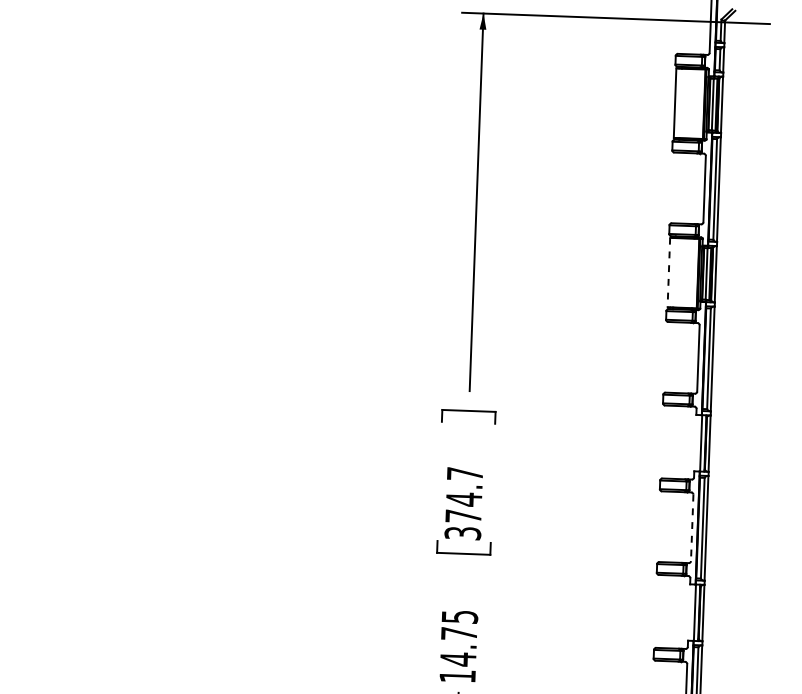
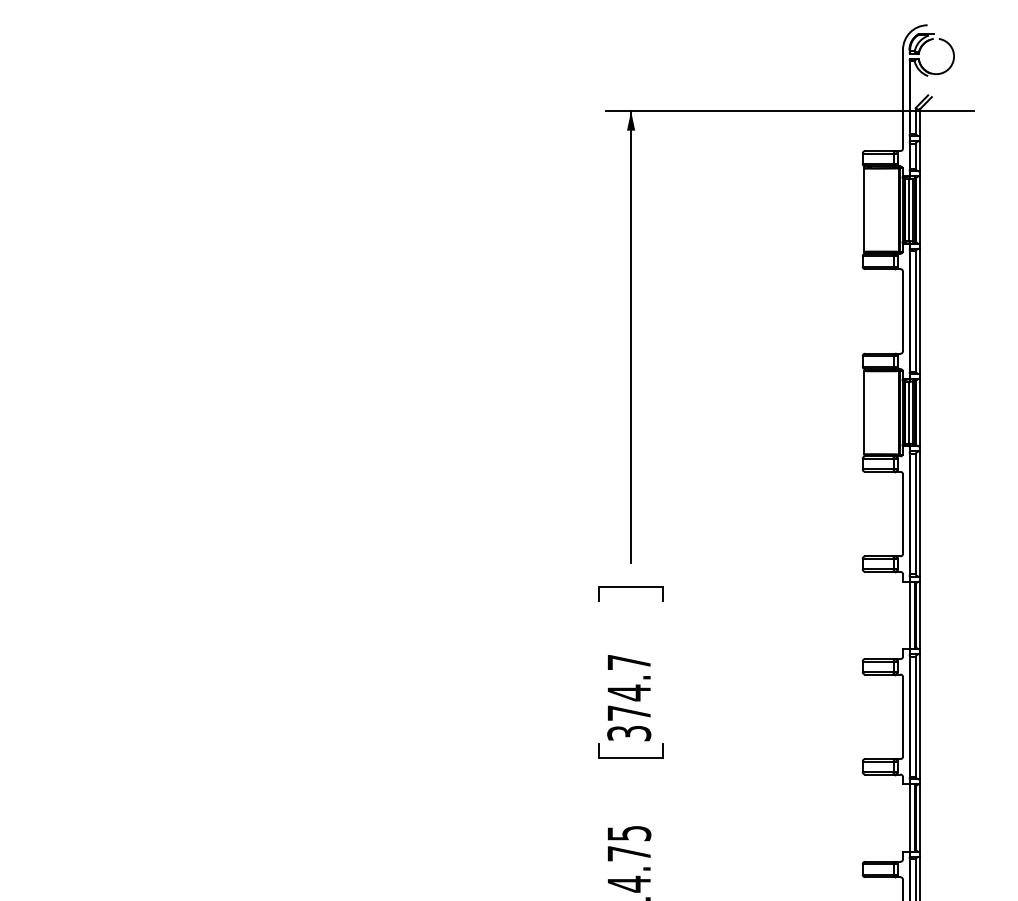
line: (668, 272) -> (863, 412), dashed -> solid
line: (692, 527) -> (903, 716), dashed -> solid

